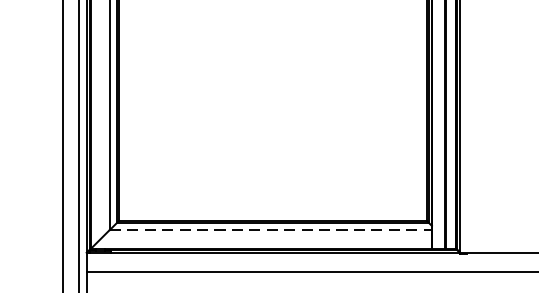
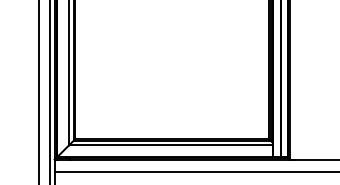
line: (270, 230) -> (170, 145), dashed -> solid

